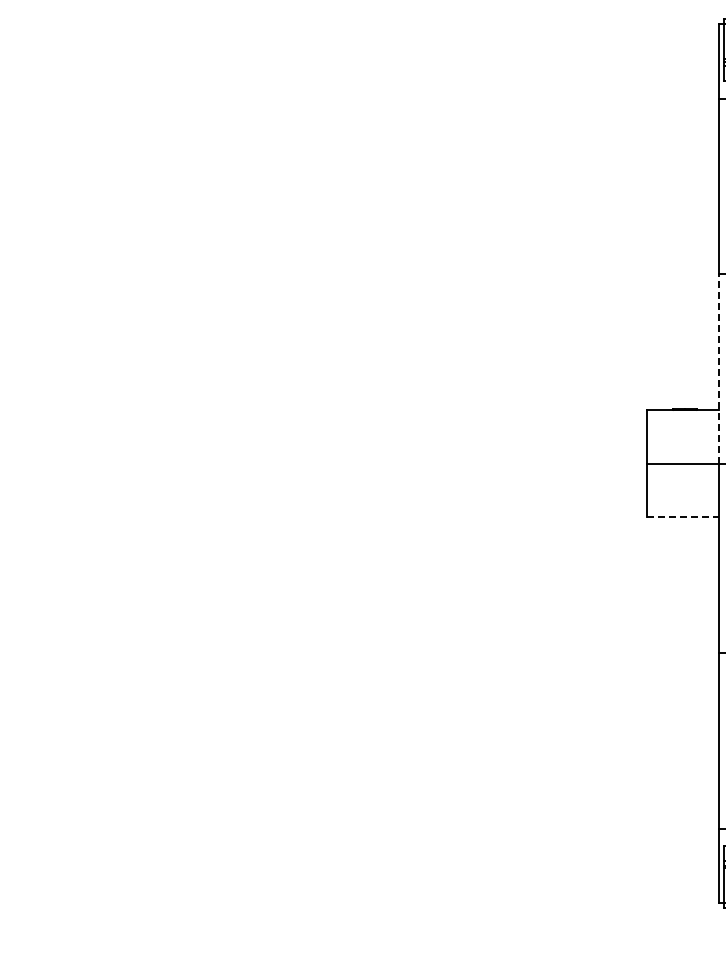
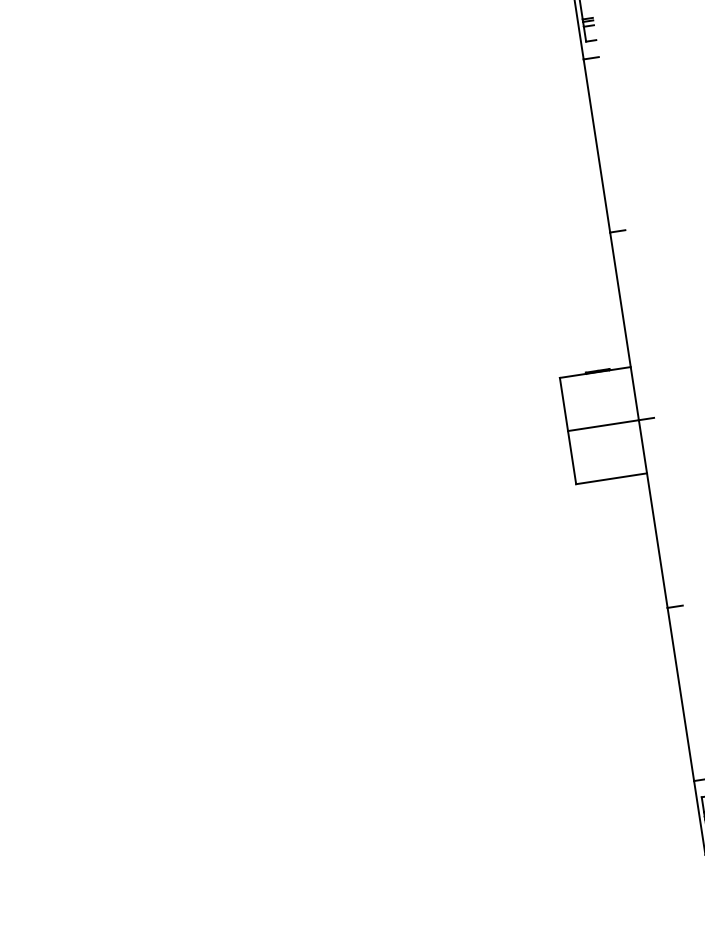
line: (718, 368) -> (624, 326), dashed -> solid
line: (682, 517) -> (611, 478), dashed -> solid

